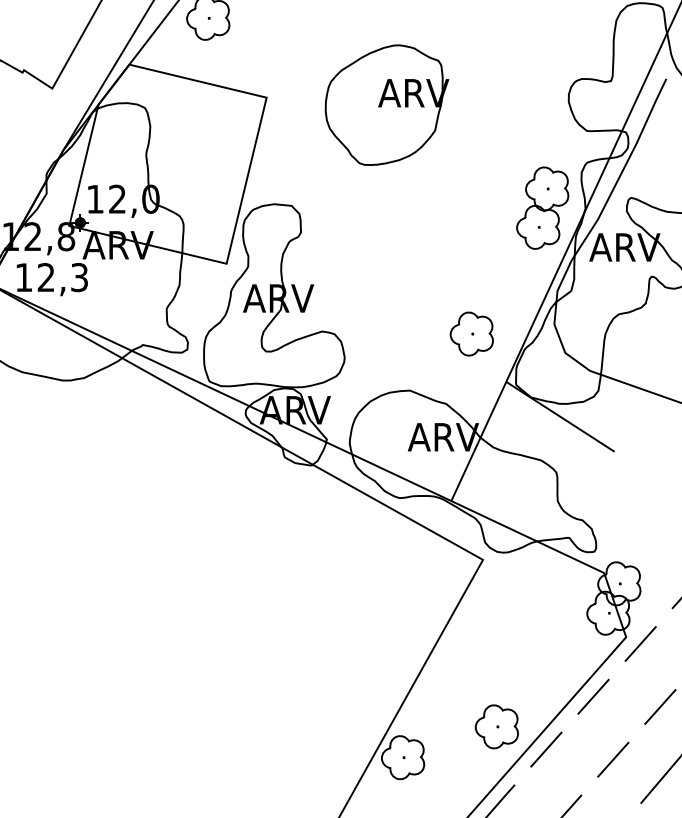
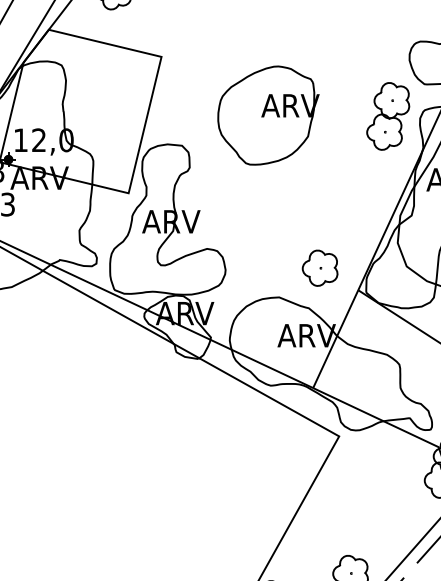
part: (386, 104) -> (268, 115), moved
part: (542, 207) -> (388, 115), moved
part: (471, 333) -> (319, 267), moved

